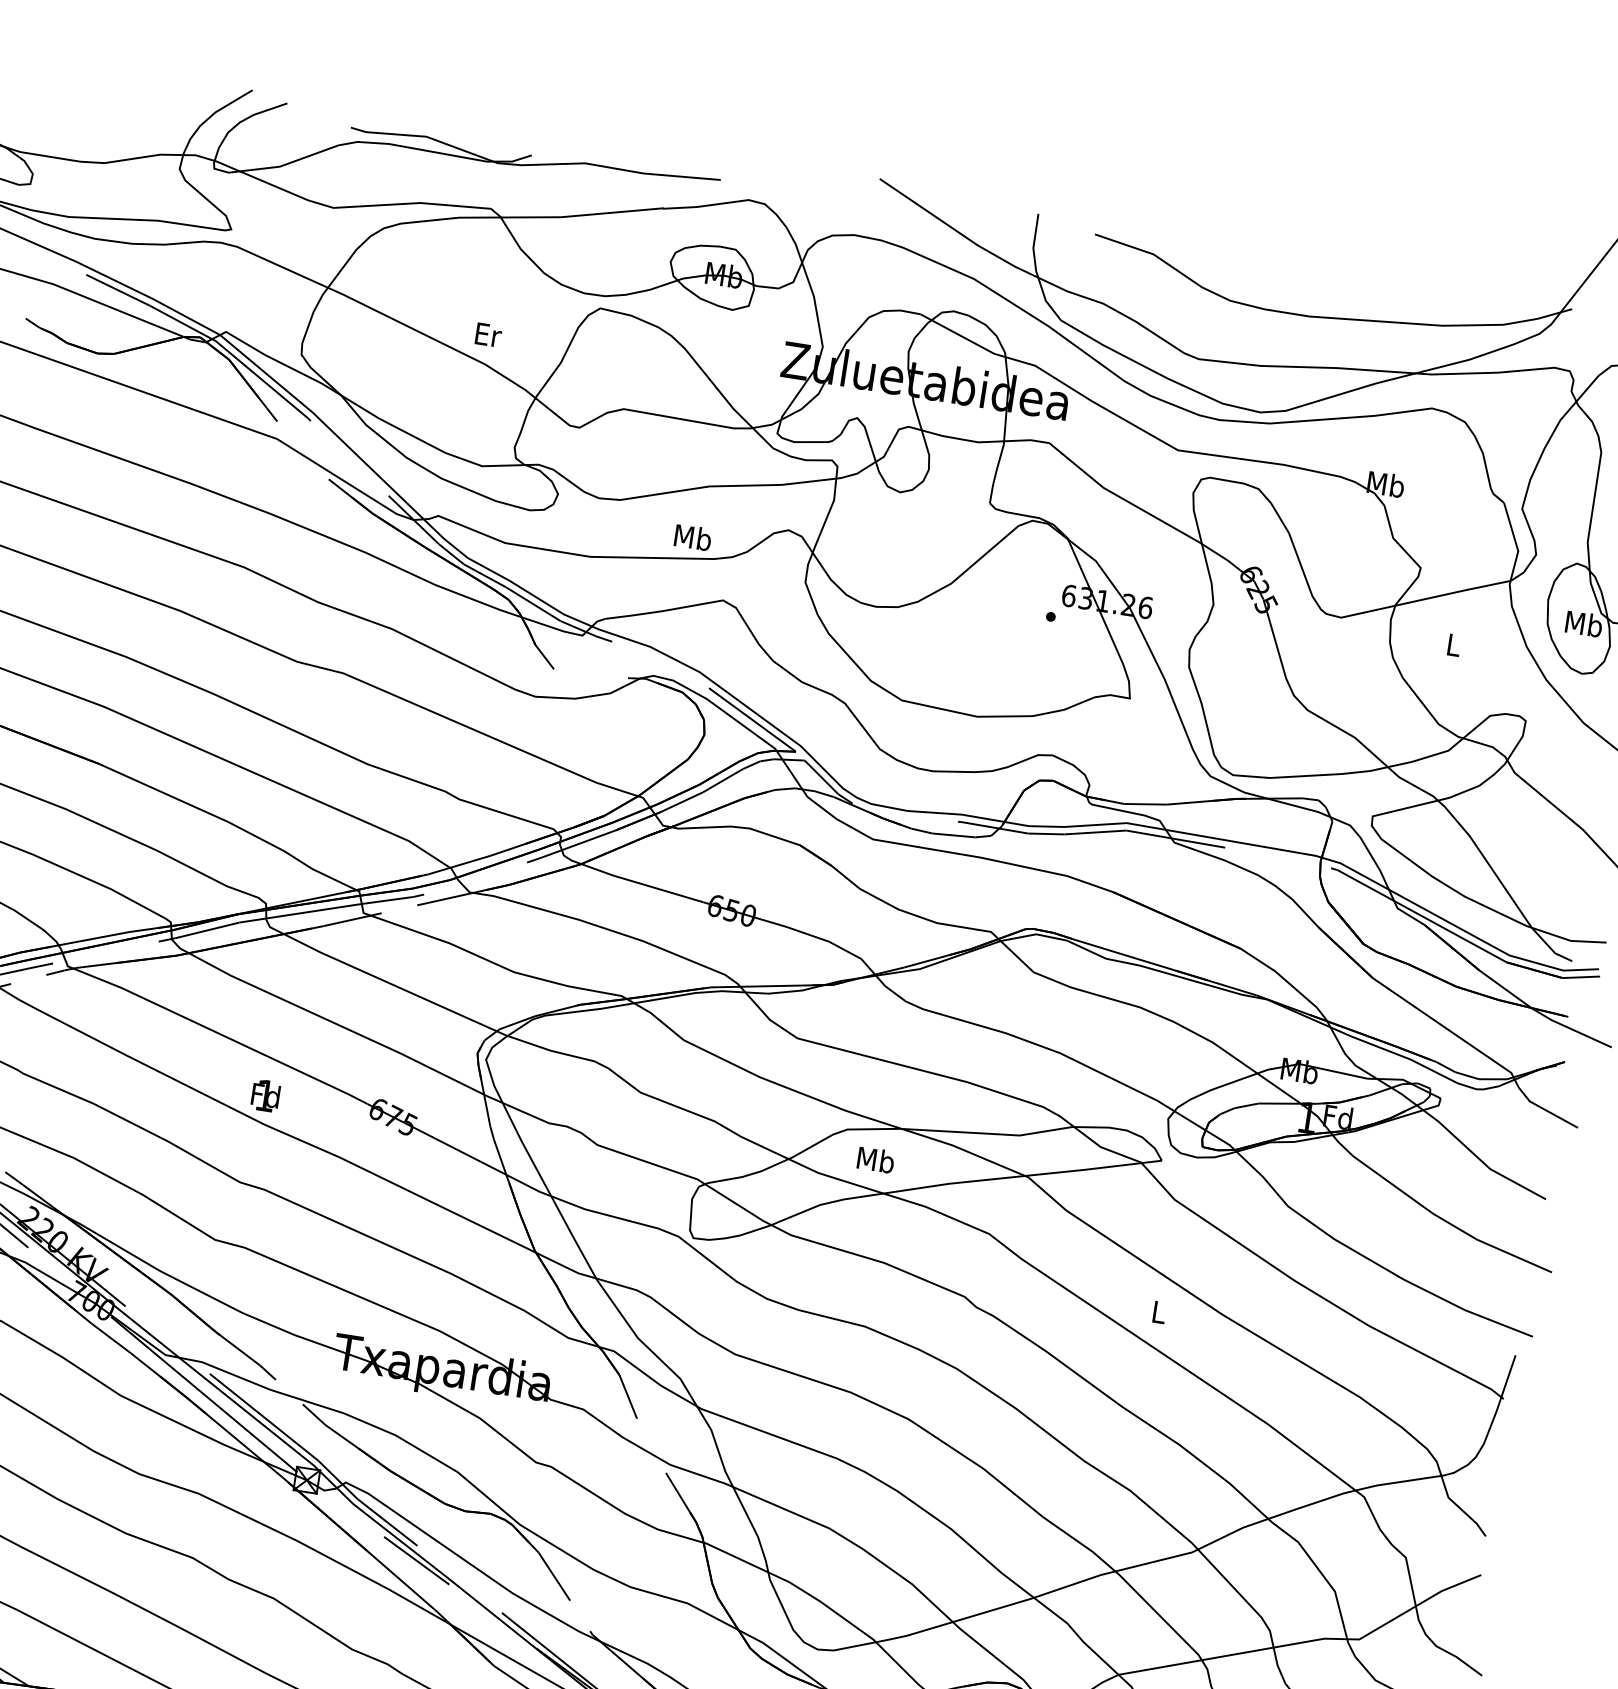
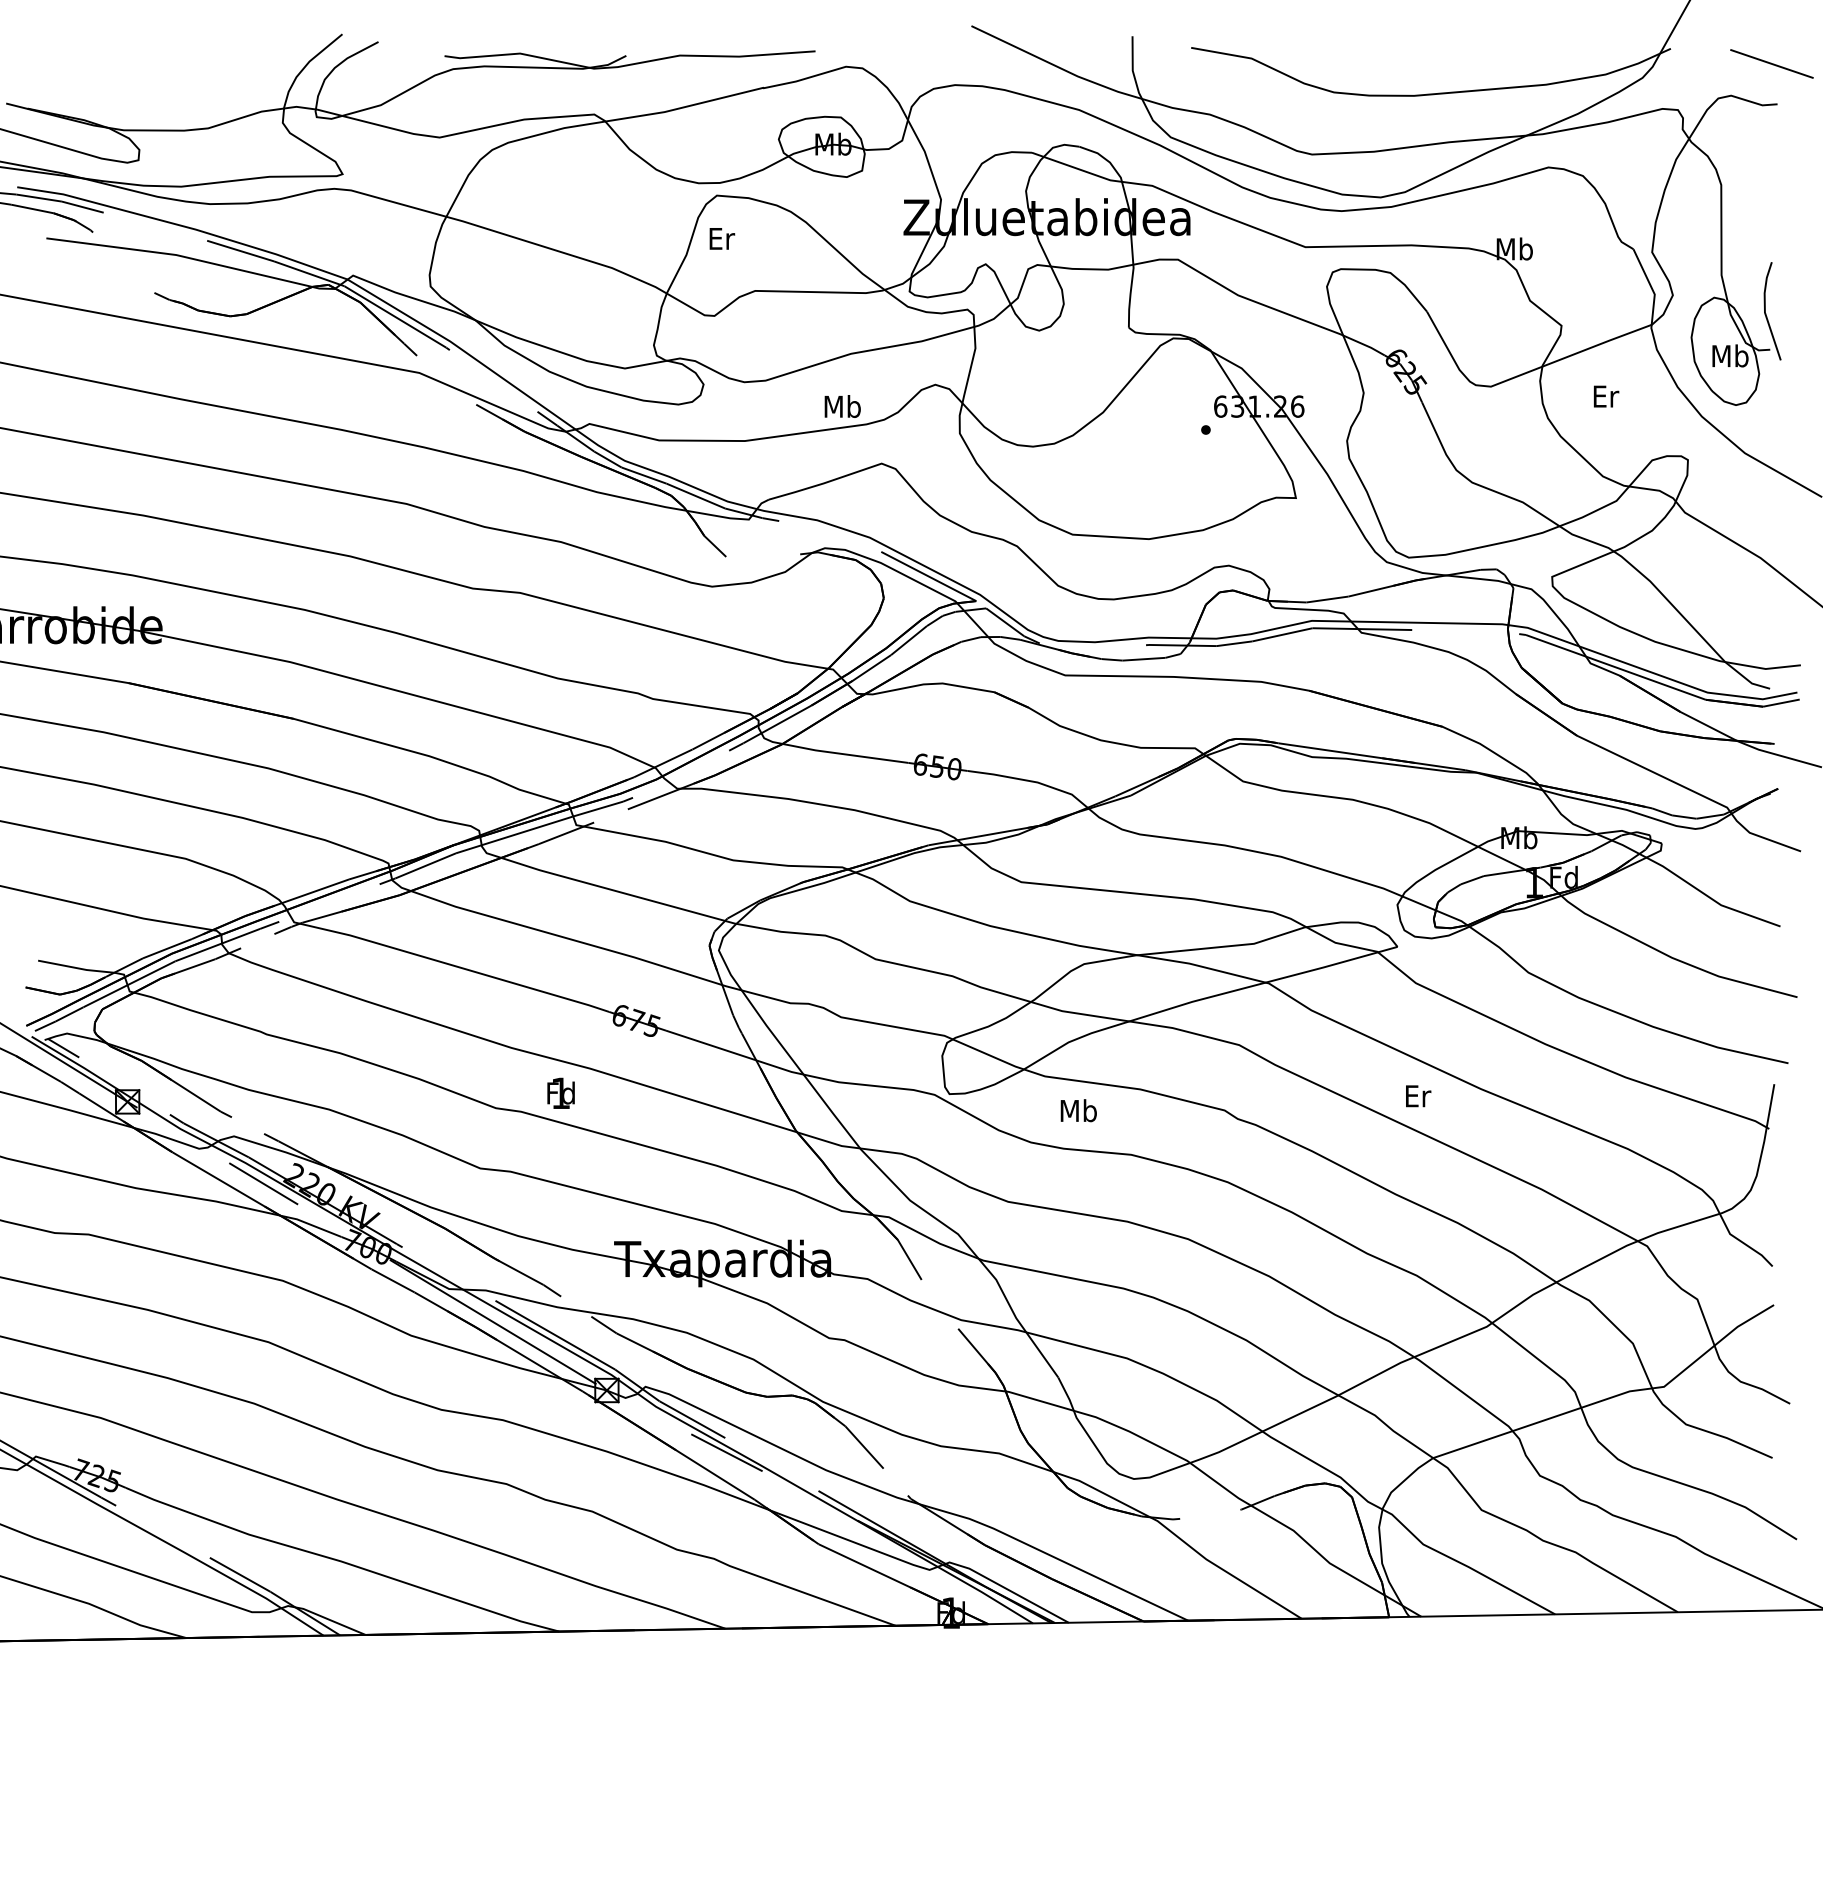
text: (488, 334) -> (722, 238), moved
text: (1454, 645) -> (1606, 396), L -> Er
text: (265, 1094) -> (560, 1092), moved
text: (875, 1159) -> (1078, 1110), moved
text: (1159, 1312) -> (1418, 1096), L -> Er

